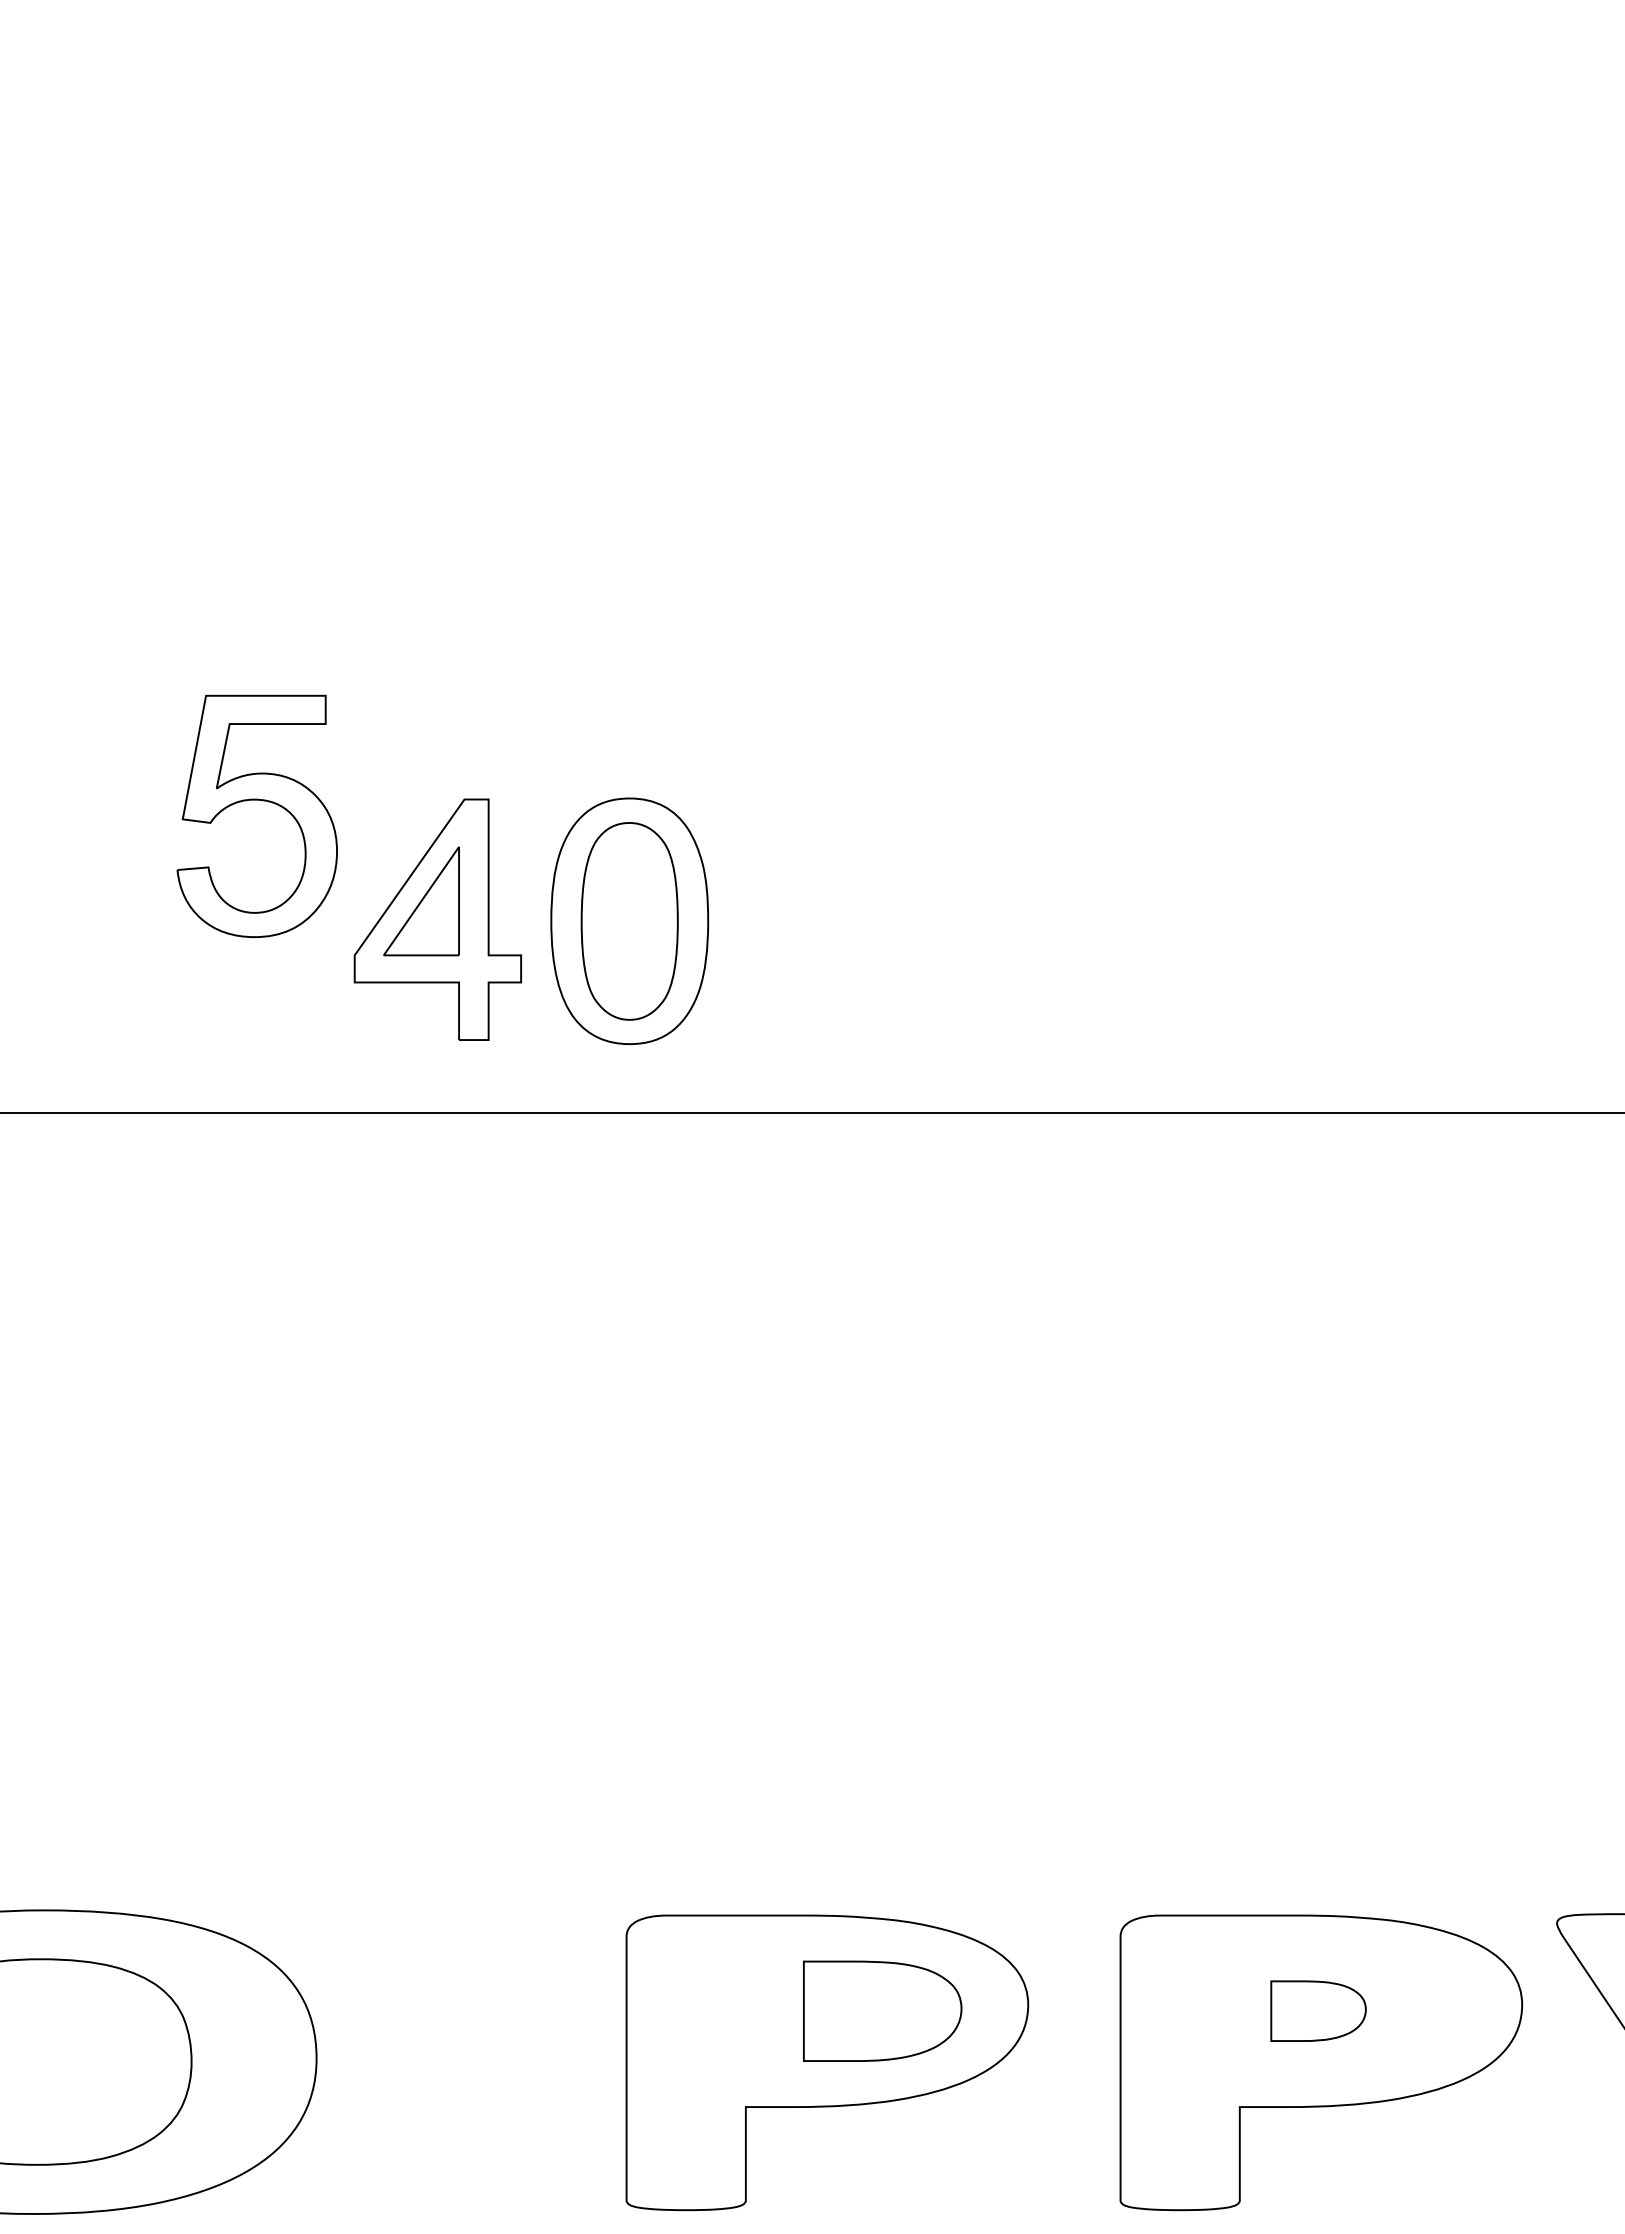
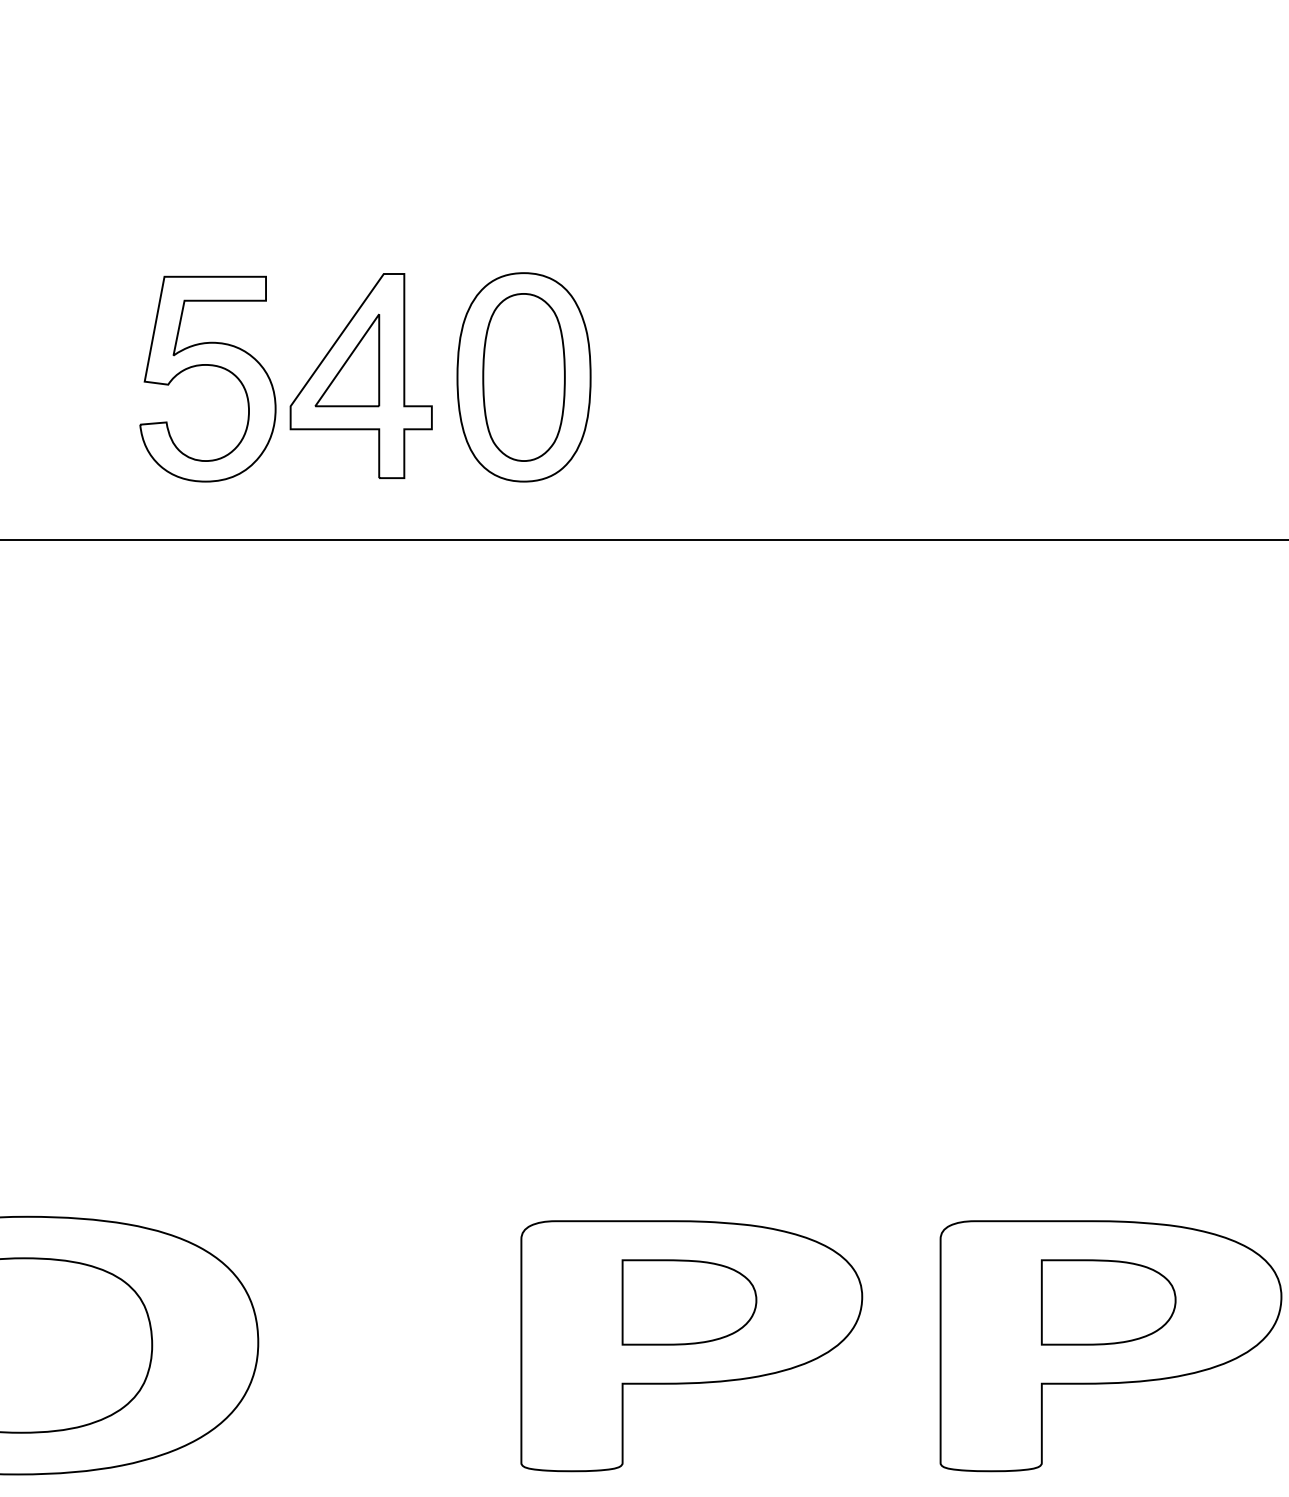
part: (256, 800) -> (207, 365), moved
part: (882, 2010) -> (689, 1301), moved
part: (1318, 2010) -> (1108, 1301), size x1.67

